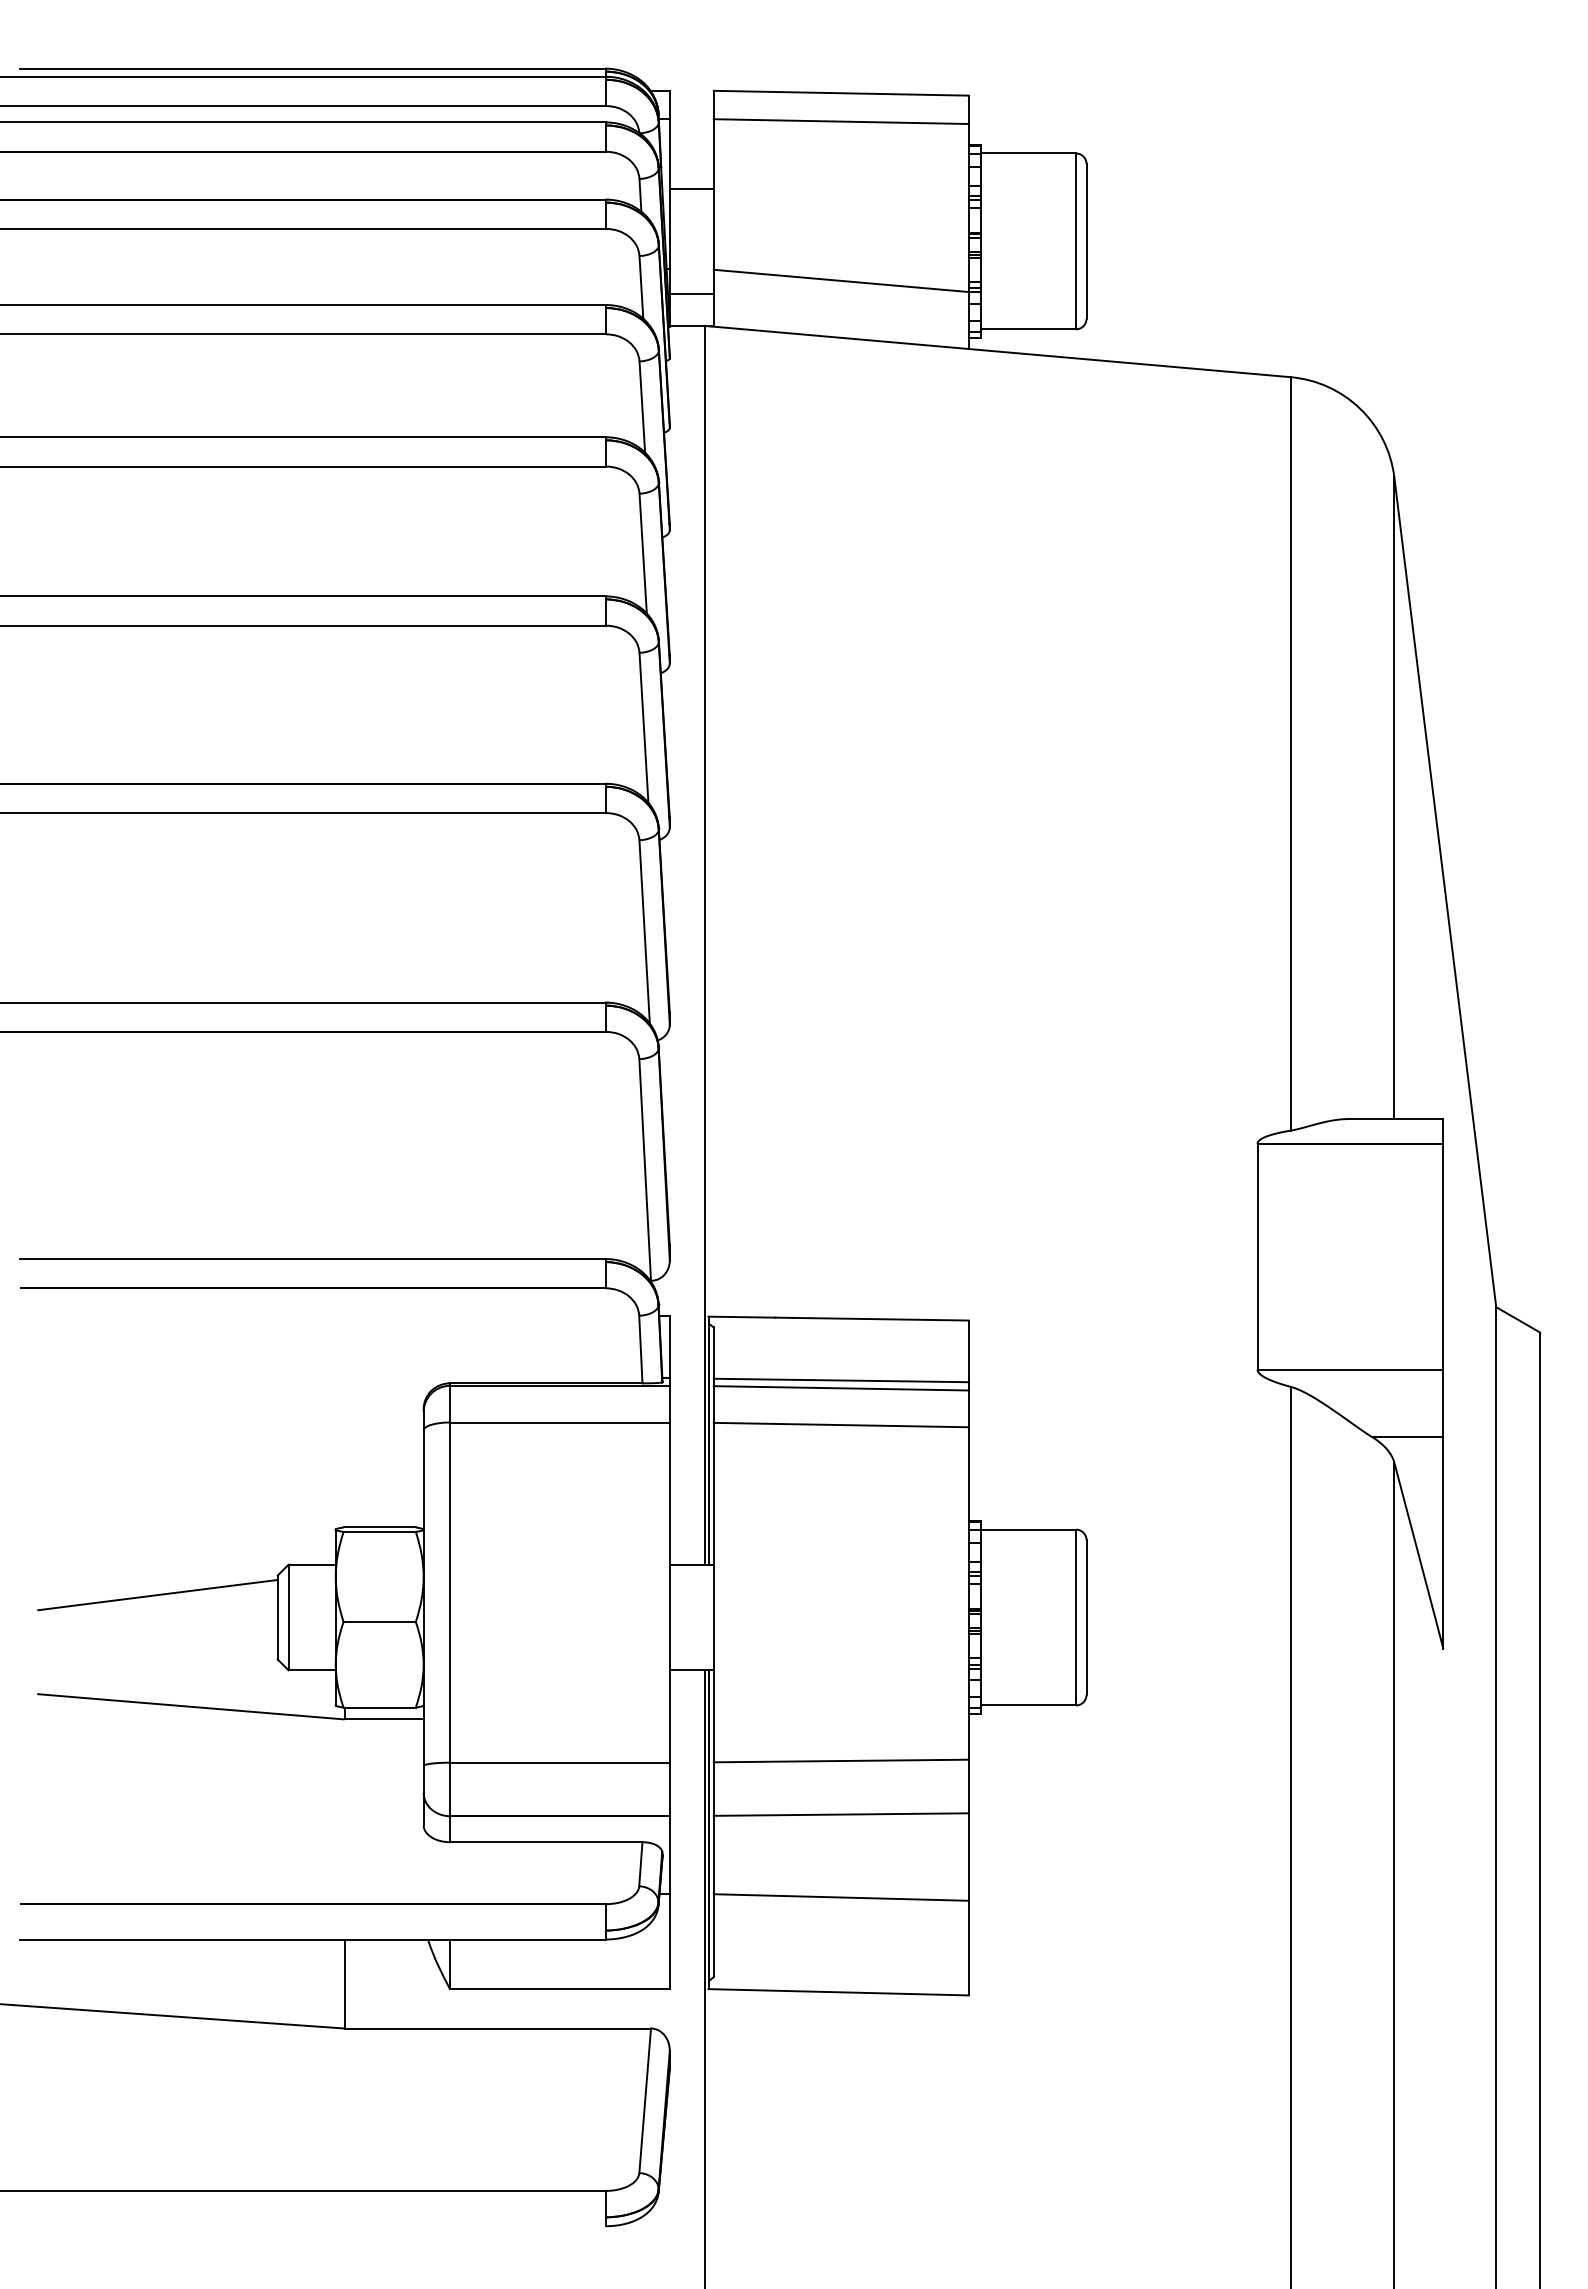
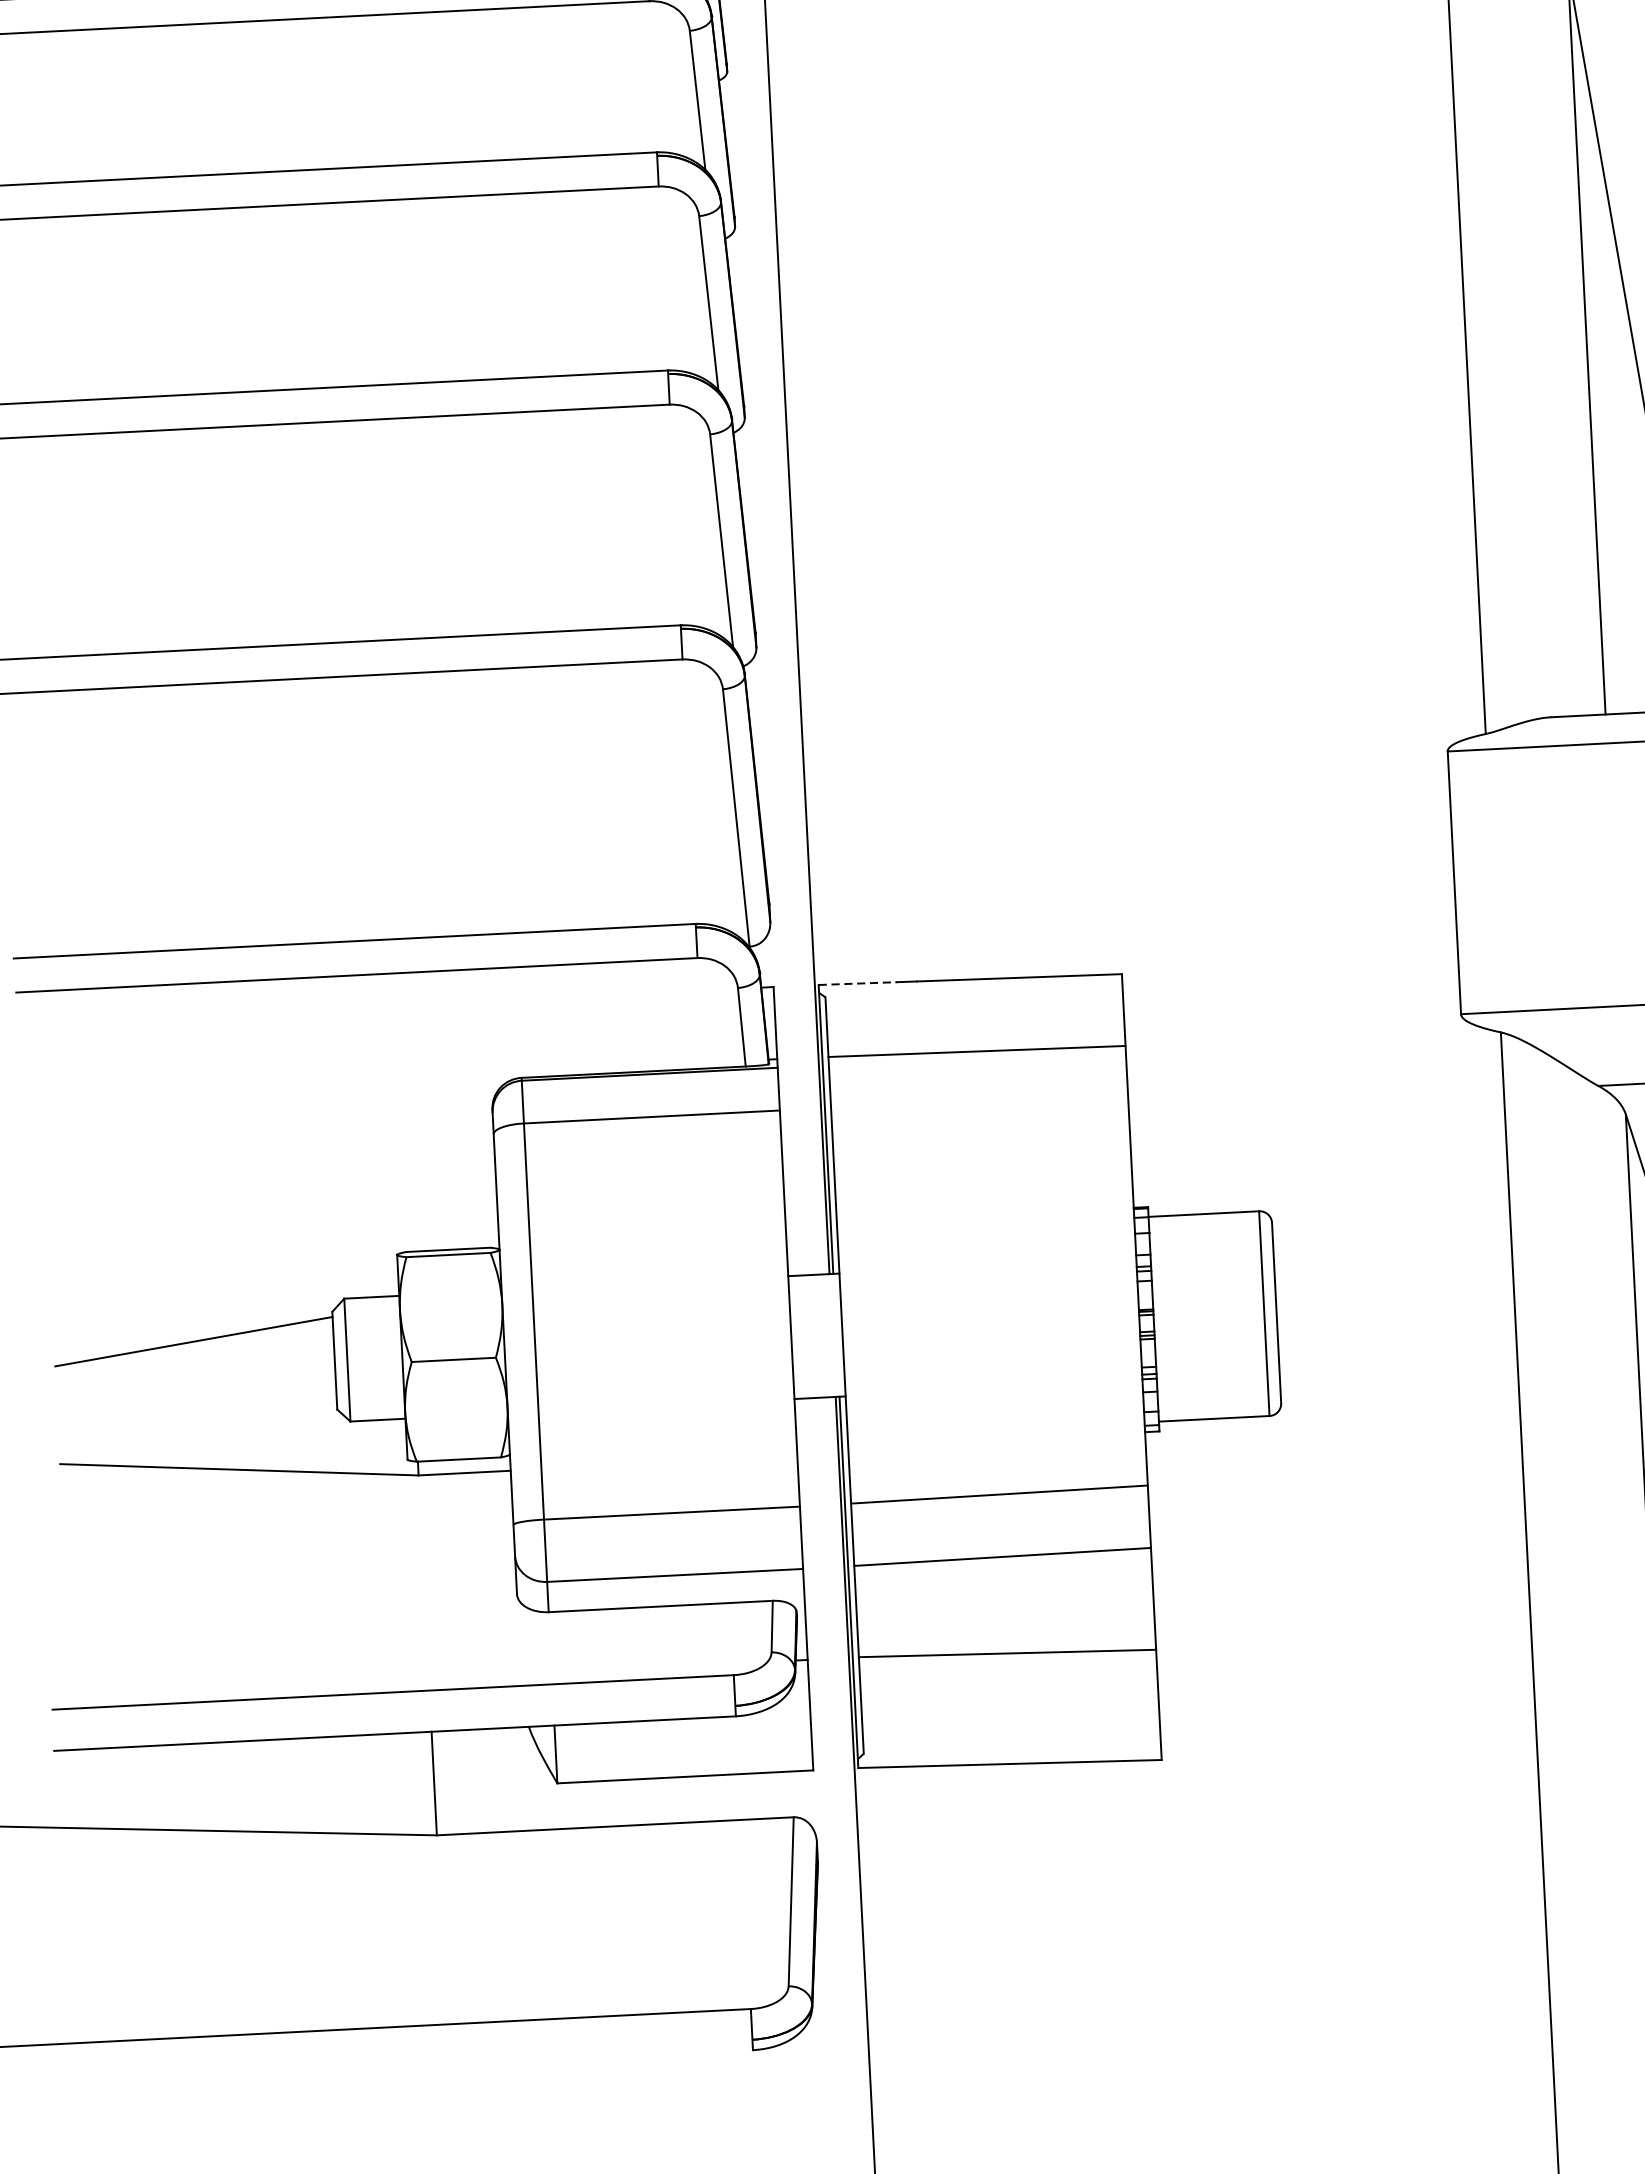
line: (742, 1317) -> (858, 983), solid -> dashed
line: (840, 1388) -> (976, 1060), removed
line: (840, 1424) -> (978, 1102), removed

